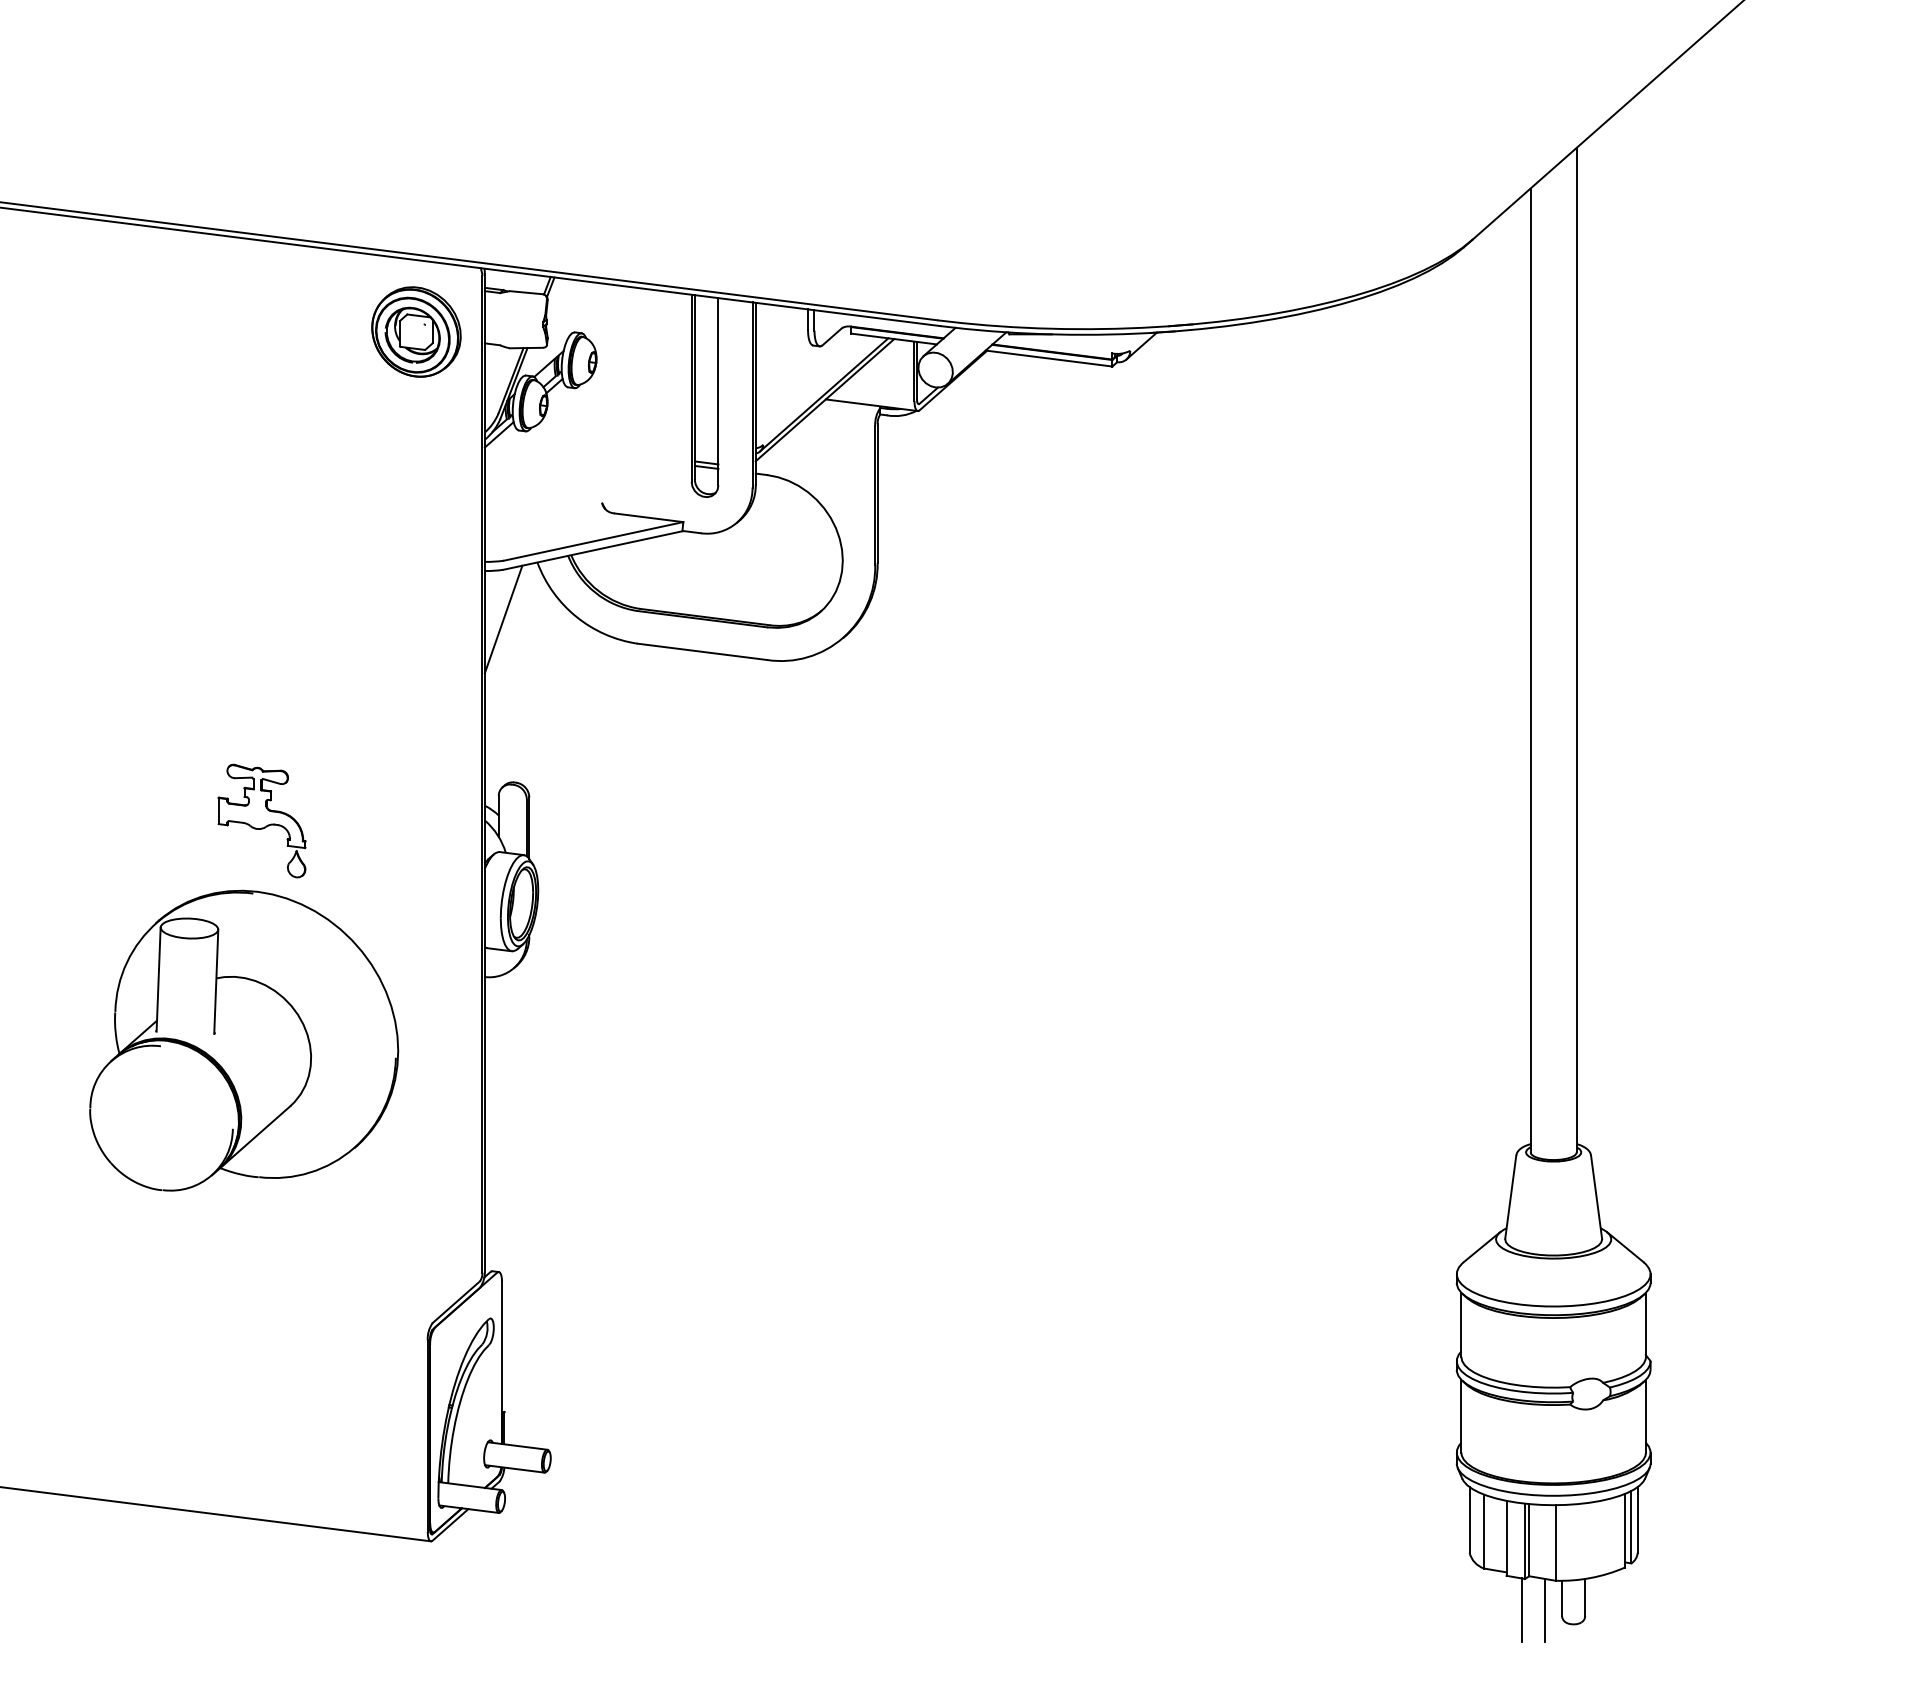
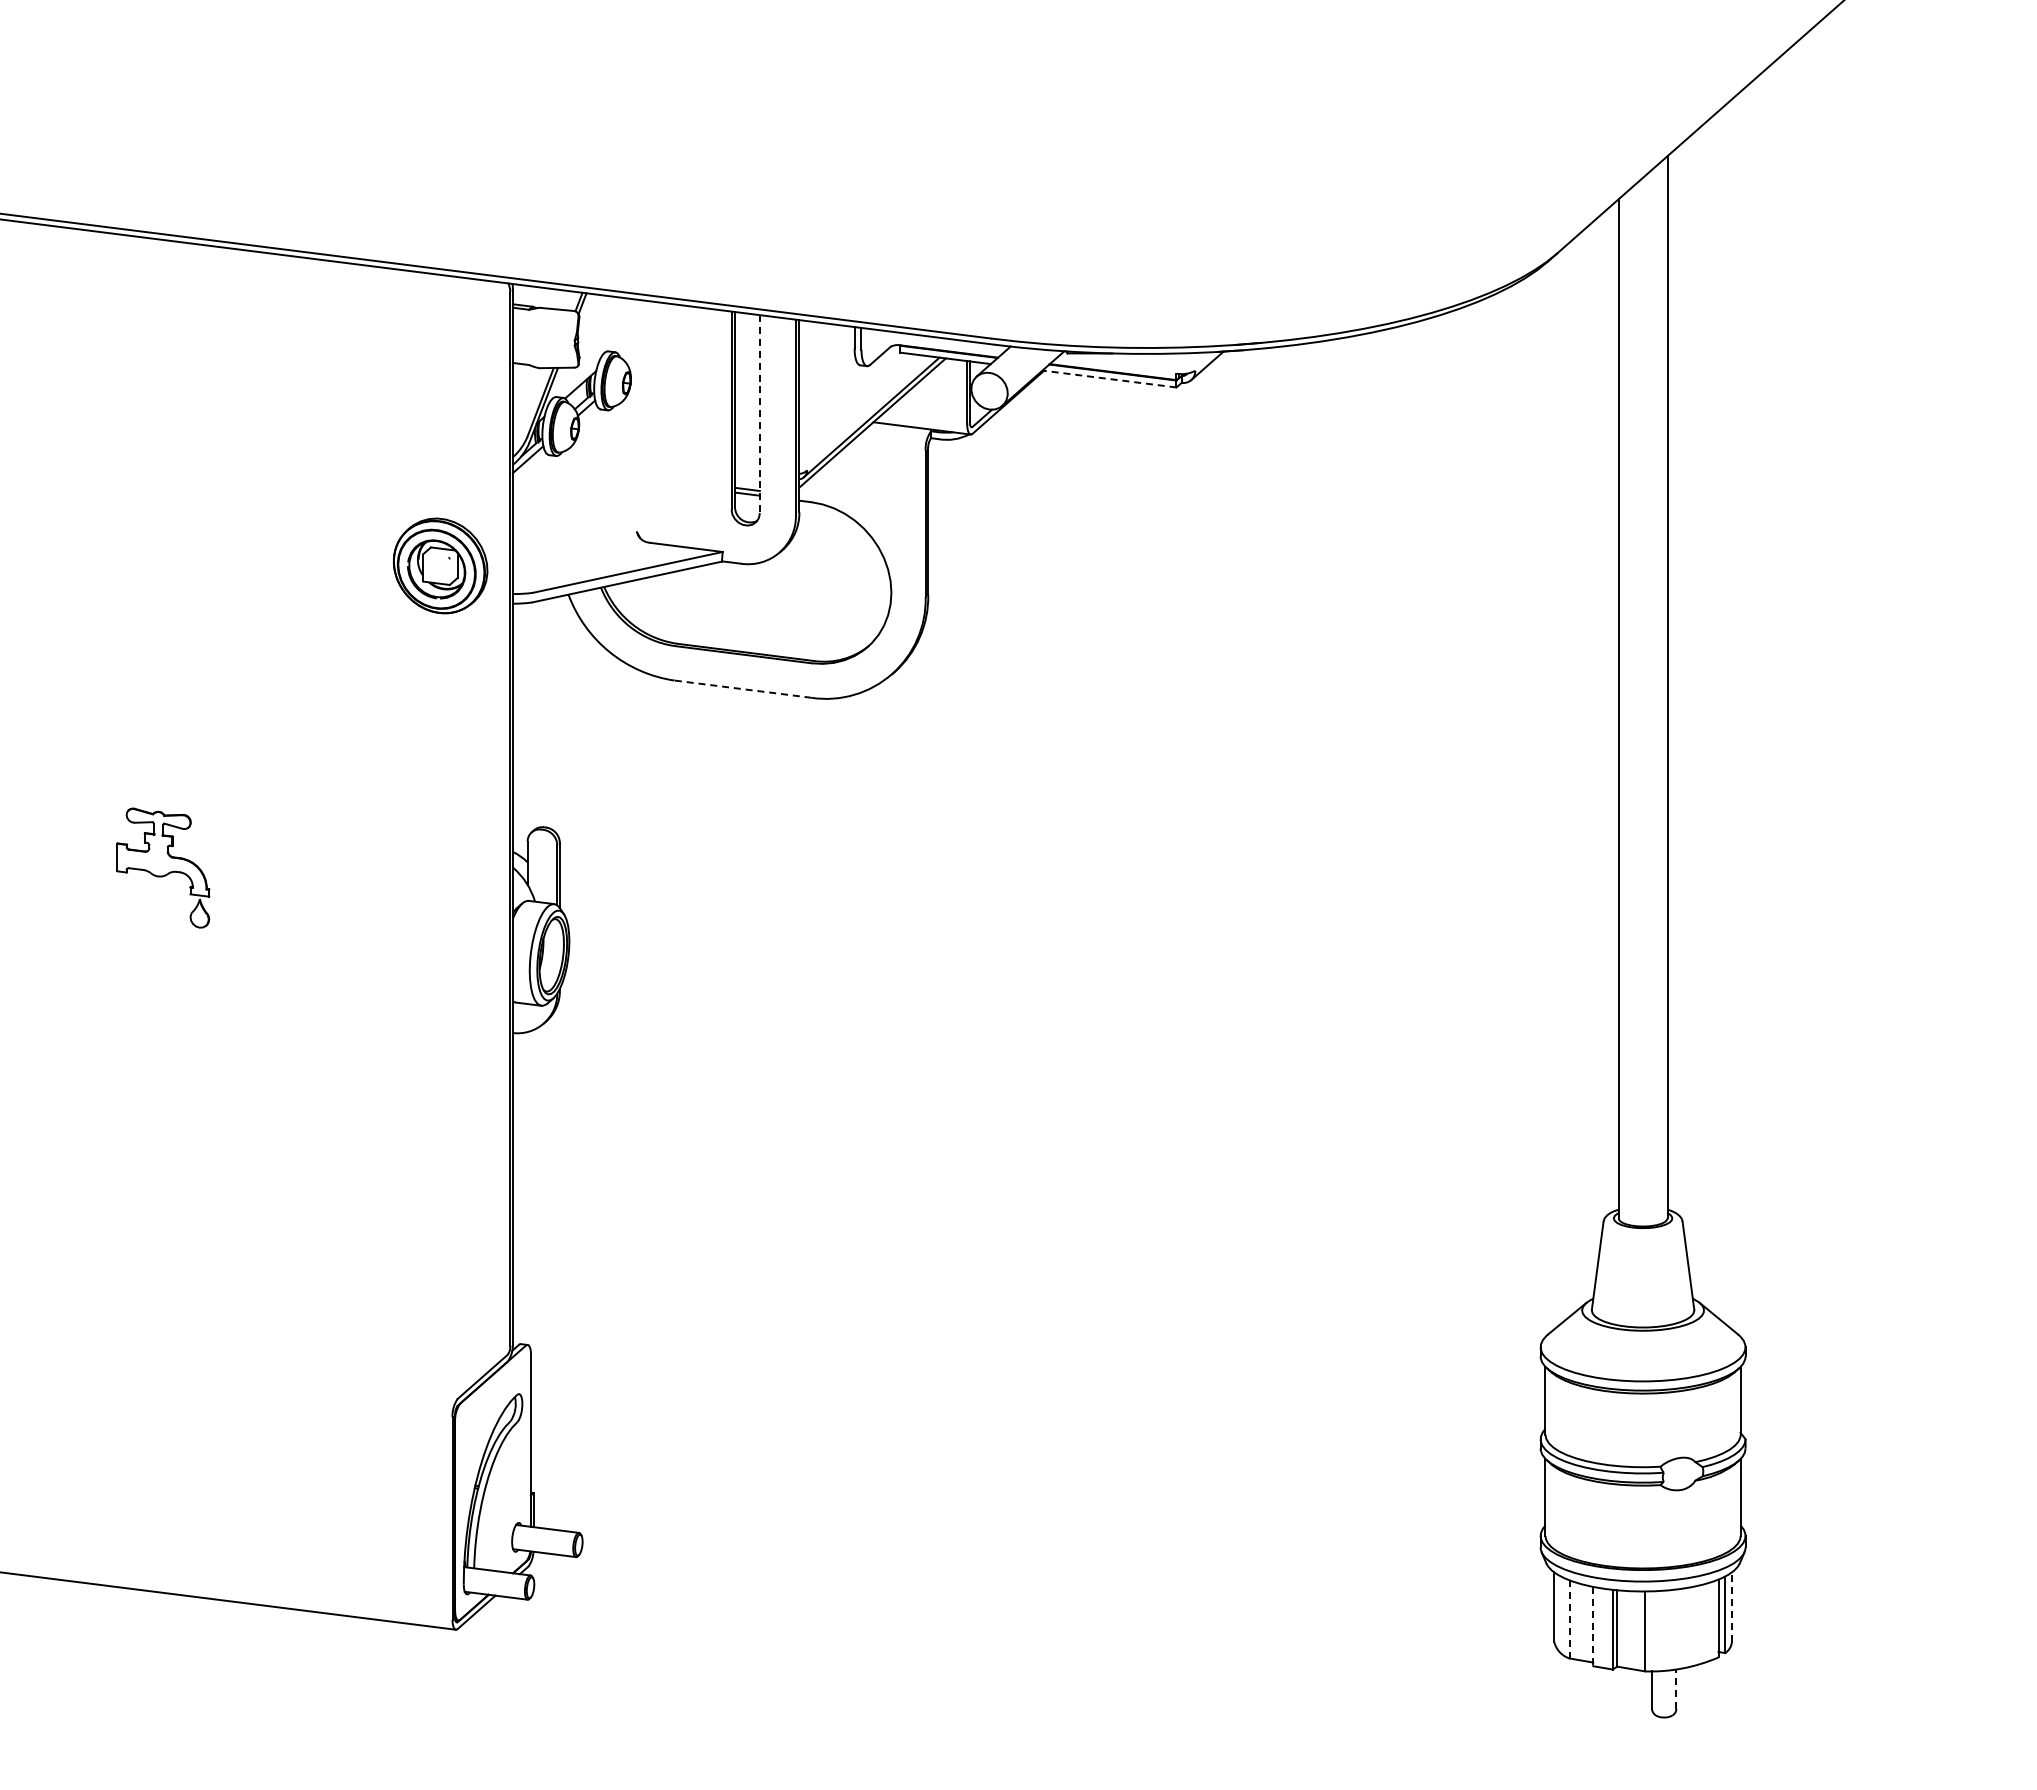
part: (416, 331) -> (440, 565), moved
line: (1049, 358) -> (1109, 379), solid -> dashed
line: (718, 392) -> (759, 414), solid -> dashed
line: (503, 619) -> (532, 654), removed
line: (701, 652) -> (742, 689), solid -> dashed
part: (262, 820) -> (163, 867), moved
part: (244, 1039) -> (258, 1099), removed
line: (1637, 1520) -> (1731, 1607), solid -> dashed
line: (1484, 1532) -> (1569, 1620), solid -> dashed
line: (1506, 1538) -> (1593, 1626), solid -> dashed
line: (1585, 1596) -> (1676, 1688), solid -> dashed
line: (1521, 1610) -> (1609, 1702), removed
line: (1545, 1610) -> (1634, 1702), removed

